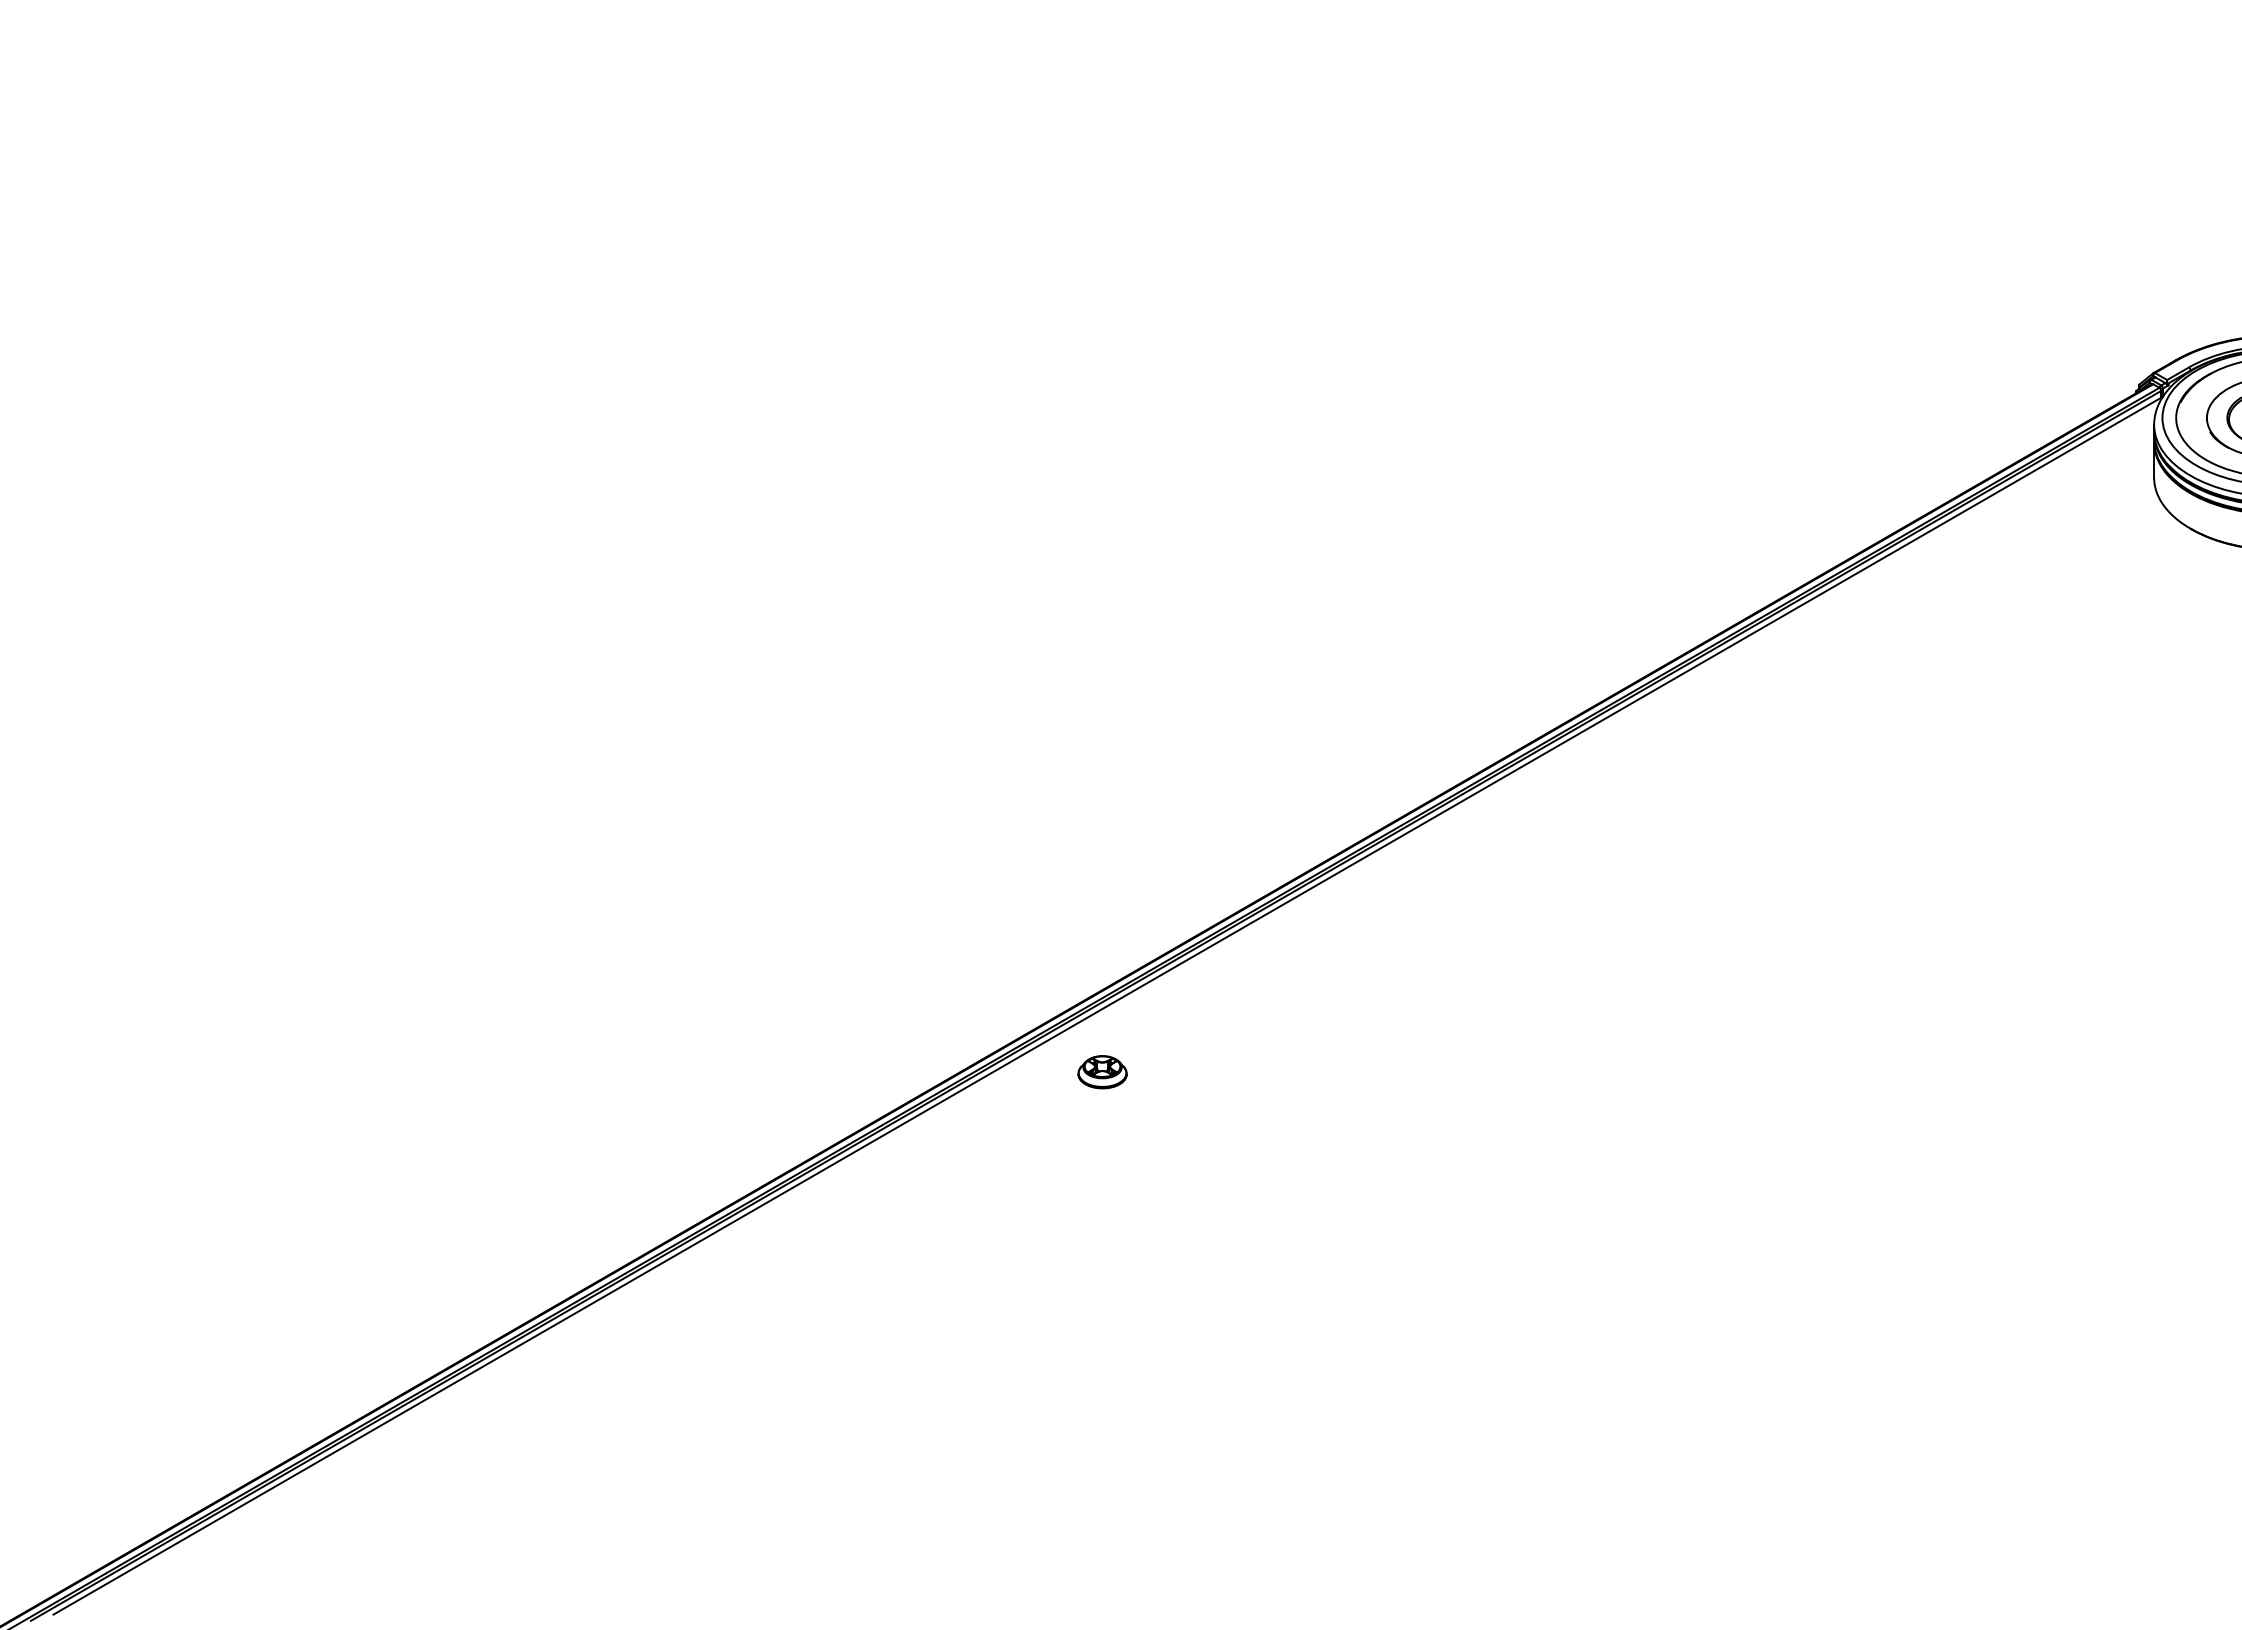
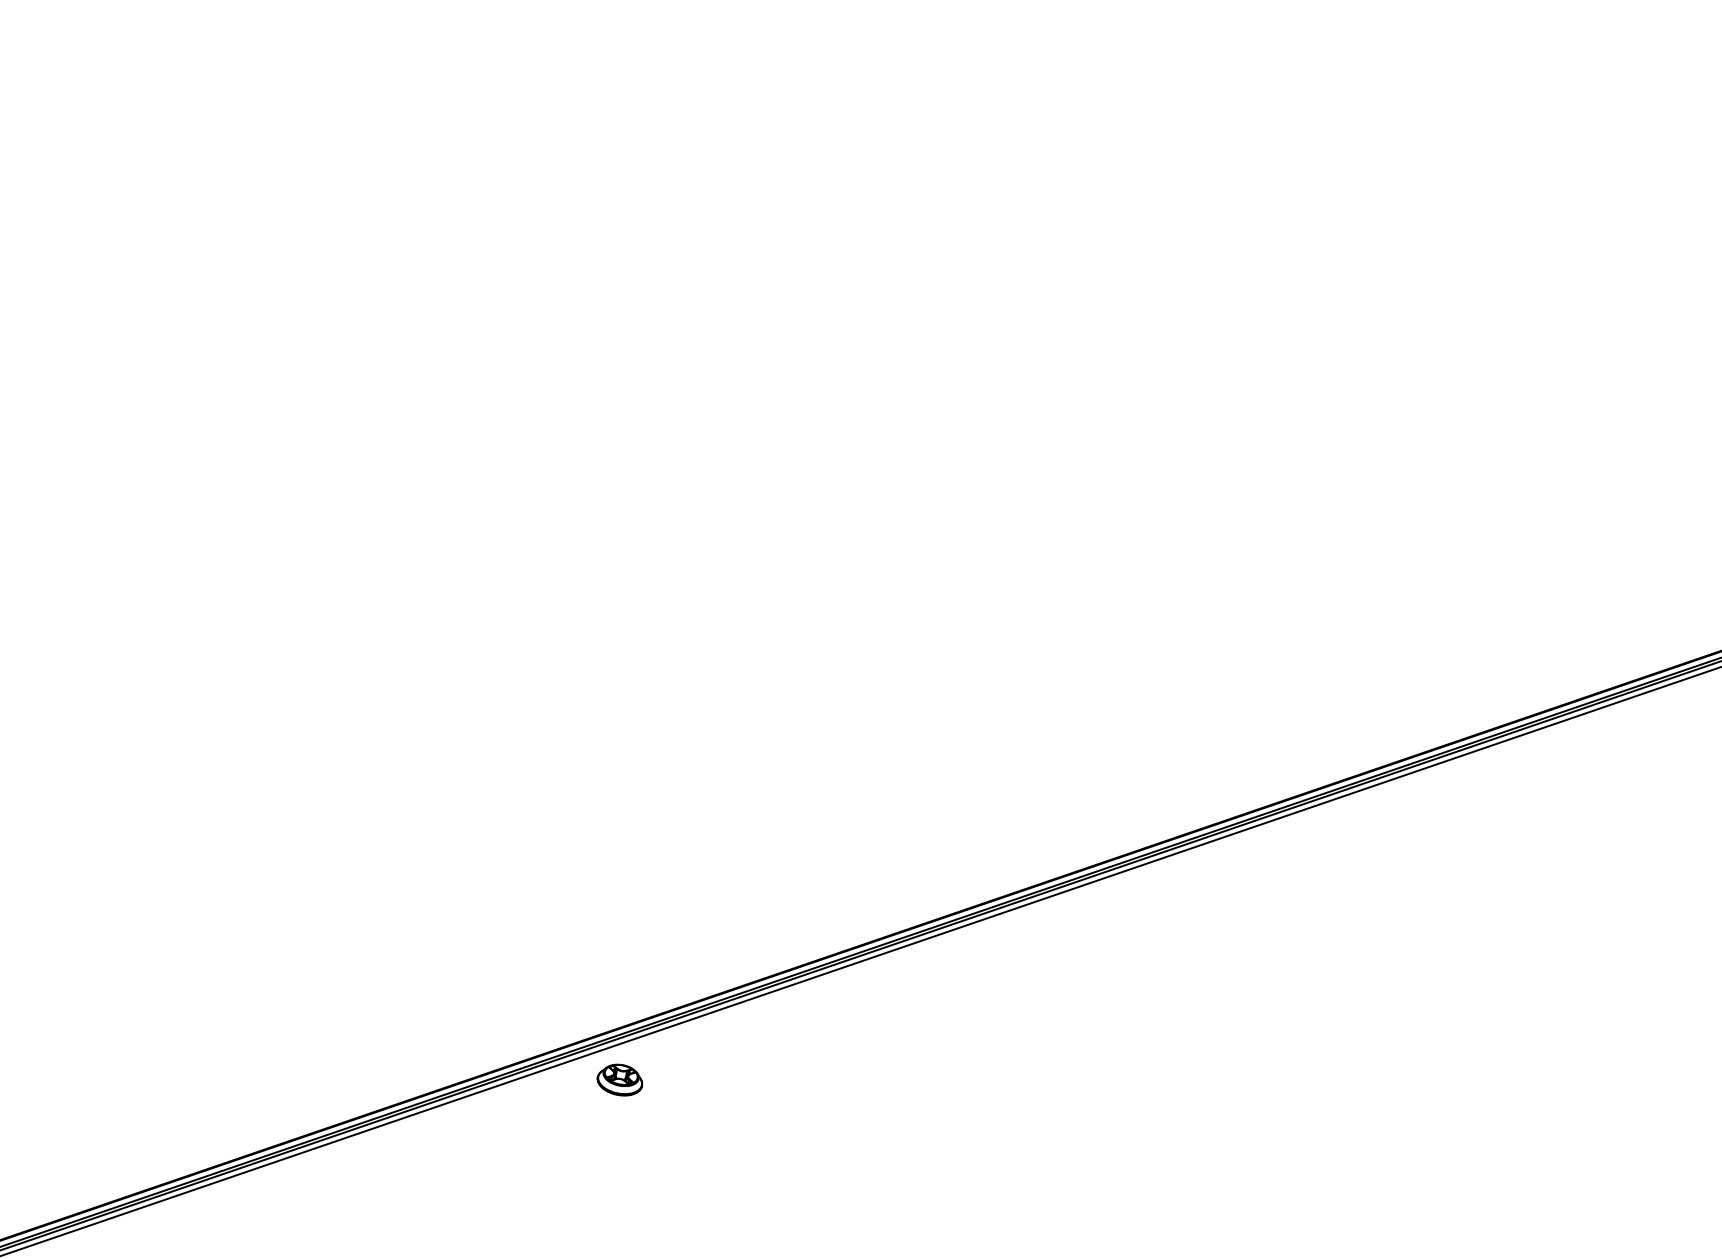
part: (1102, 1072) -> (620, 1080), moved

